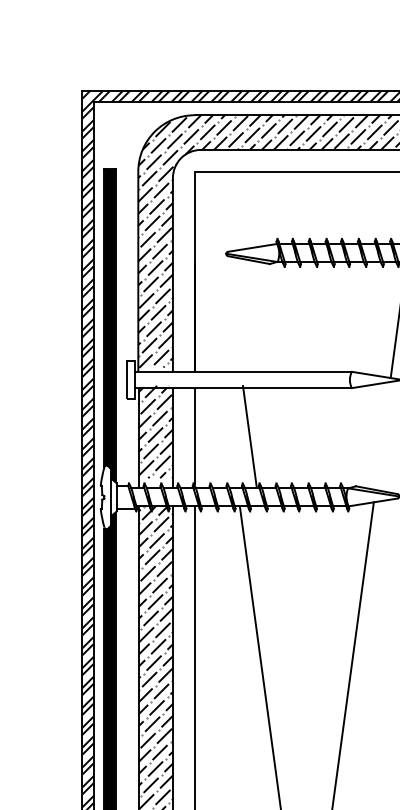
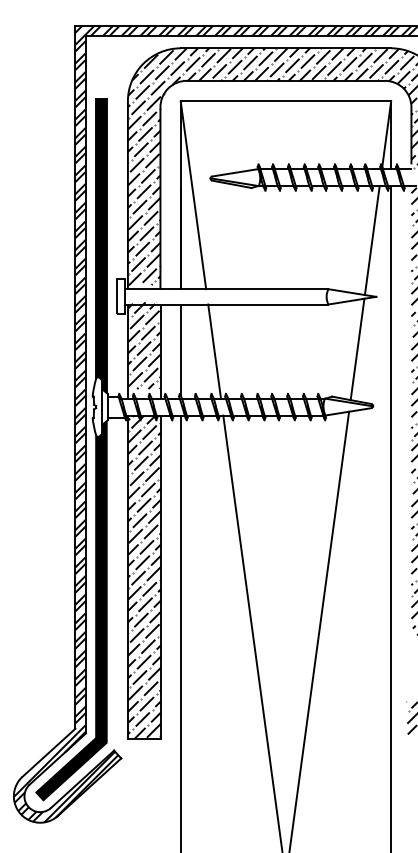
line: (208, 272) -> (193, 195), added
line: (249, 436) -> (214, 351), moved
line: (382, 436) -> (357, 349), added

